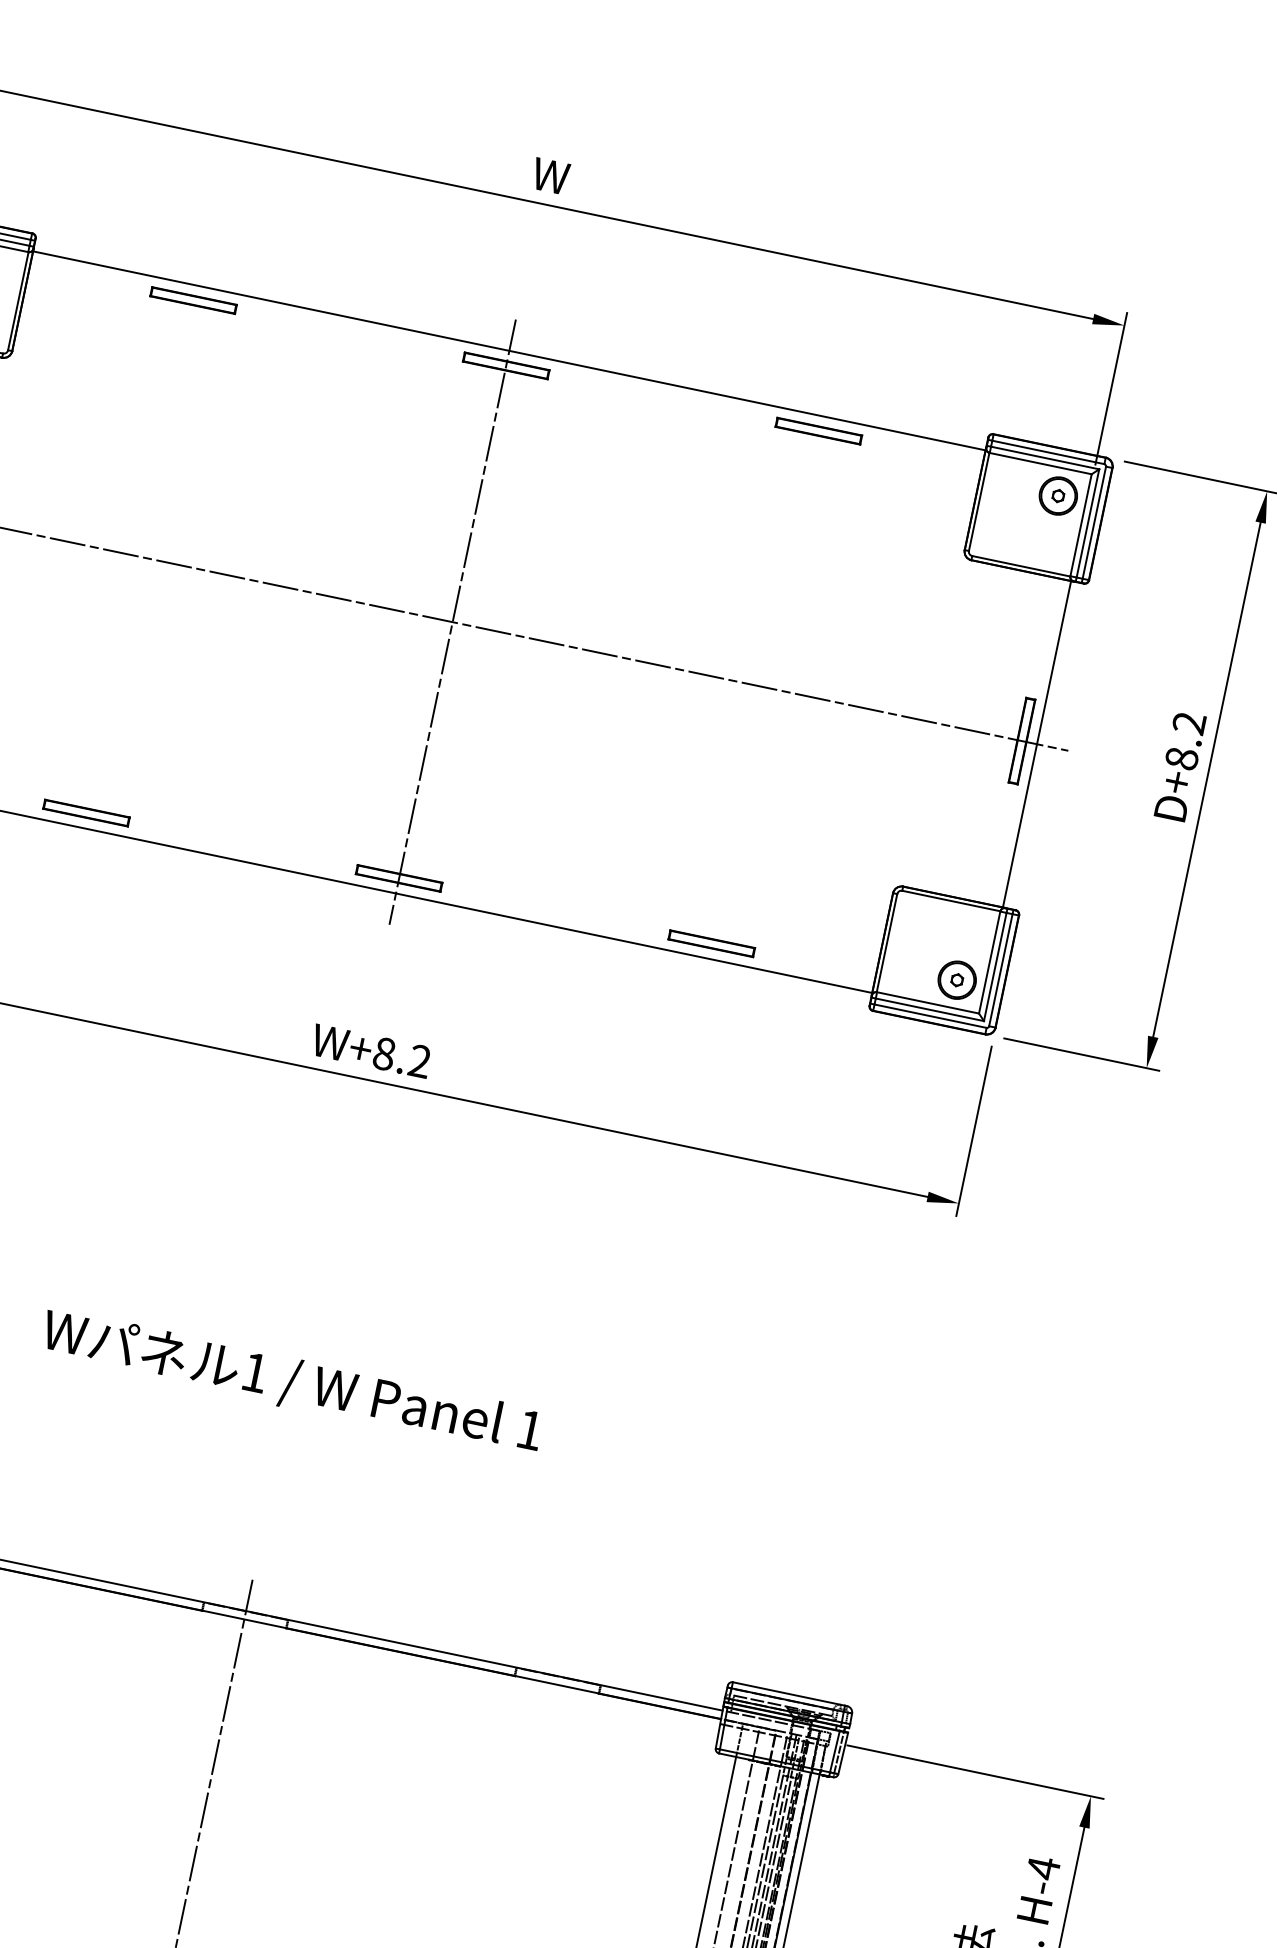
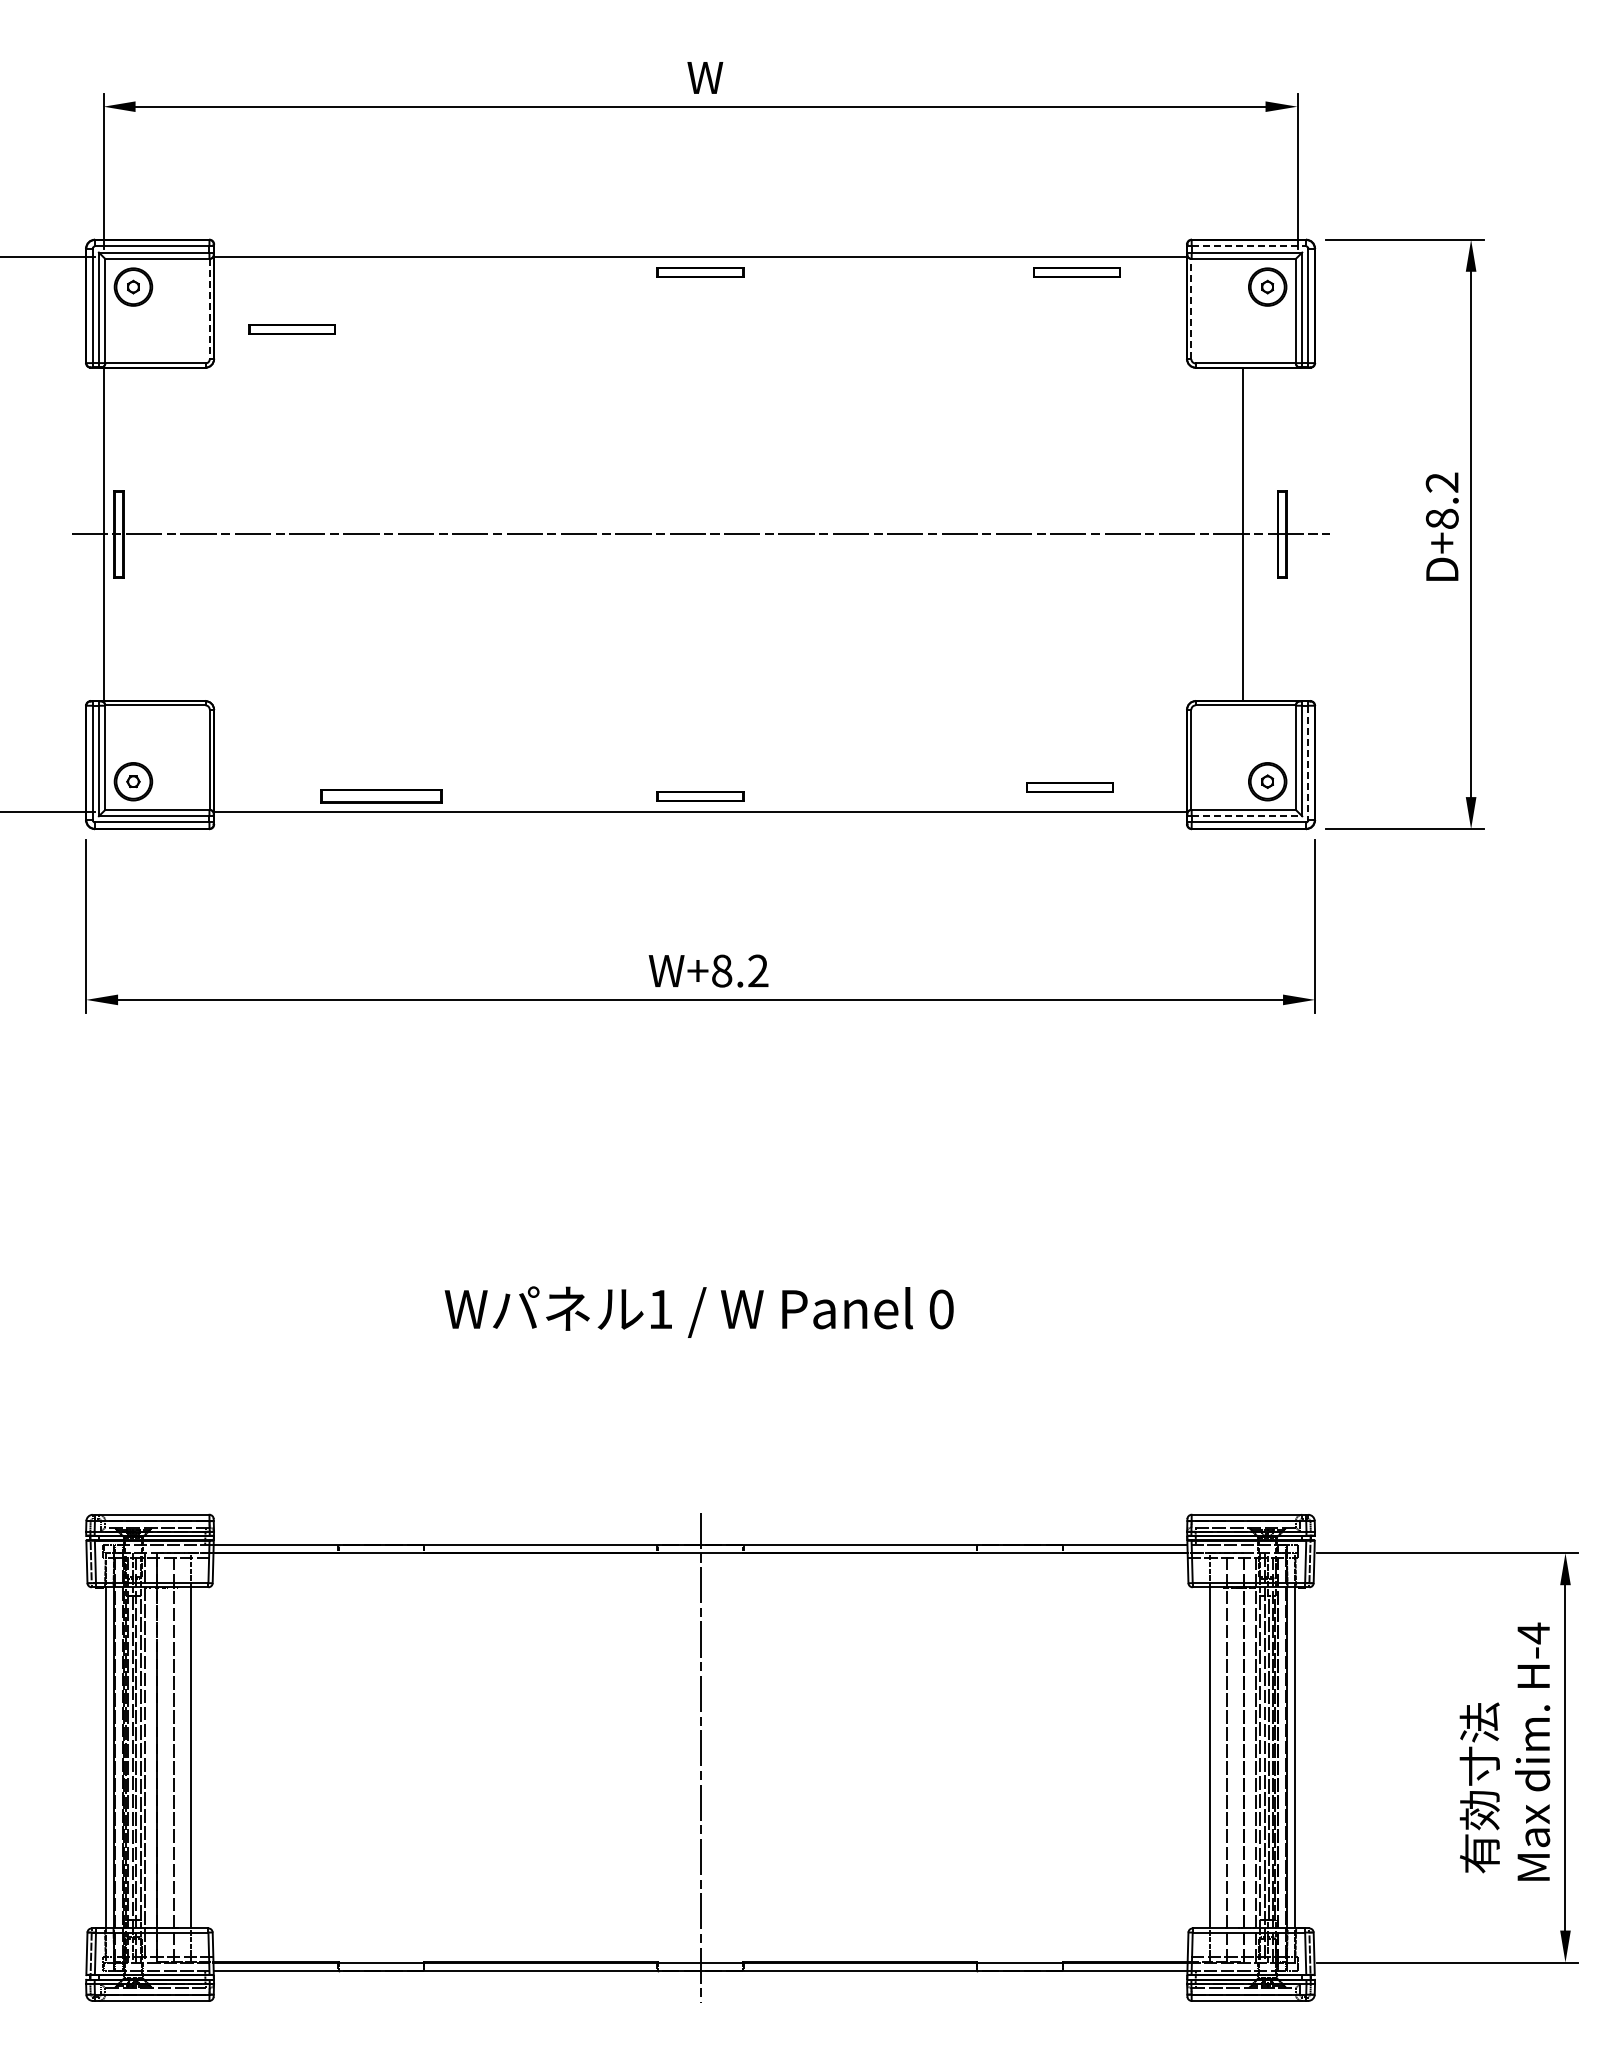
part: (192, 300) -> (291, 329), moved
line: (17, 301) -> (209, 309), solid -> dashed
part: (818, 431) -> (1076, 272), moved
line: (1048, 452) -> (1249, 246), solid -> dashed
line: (979, 501) -> (1191, 308), solid -> dashed
line: (452, 622) -> (700, 534), removed
line: (1036, 744) -> (1242, 534), moved
part: (85, 813) -> (380, 796), size x1.4
part: (711, 943) -> (1069, 787), moved
line: (1000, 970) -> (1308, 763), solid -> dashed
line: (930, 1010) -> (1247, 816), solid -> dashed
text: (530, 1430) -> (941, 1309), 1 -> 0

